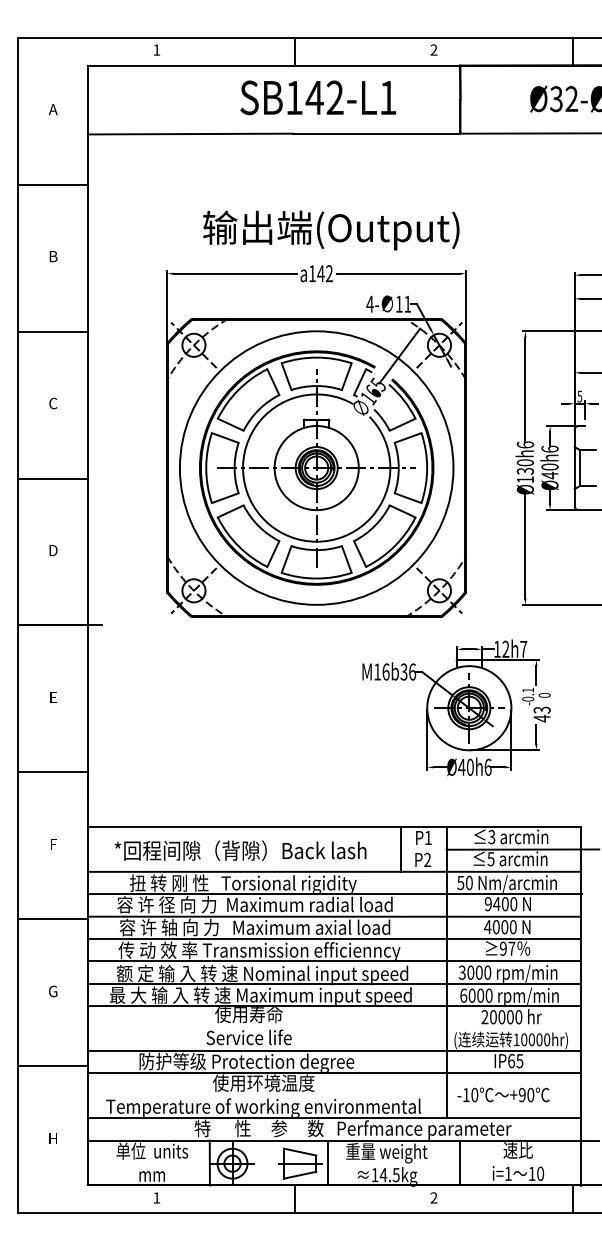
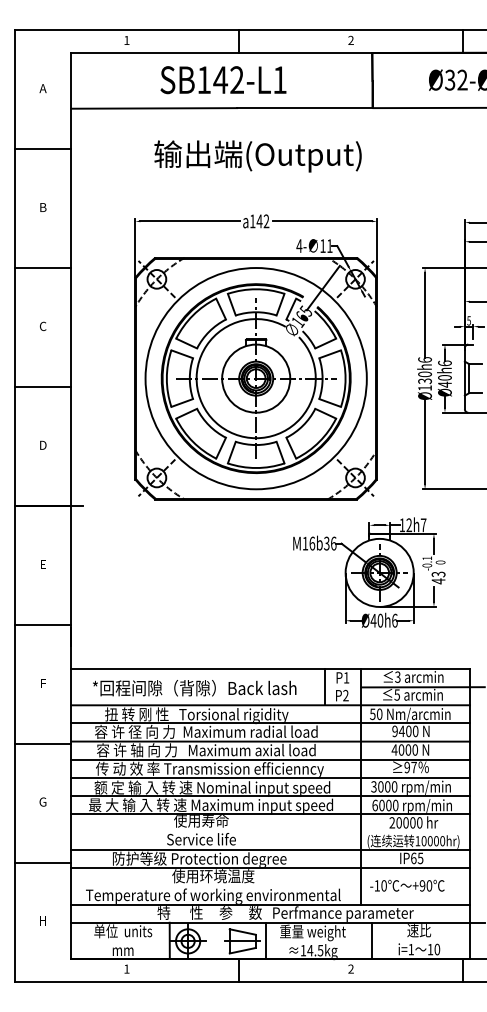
text: (318, 98) -> (223, 80), moved
text: (330, 230) -> (257, 156), moved

